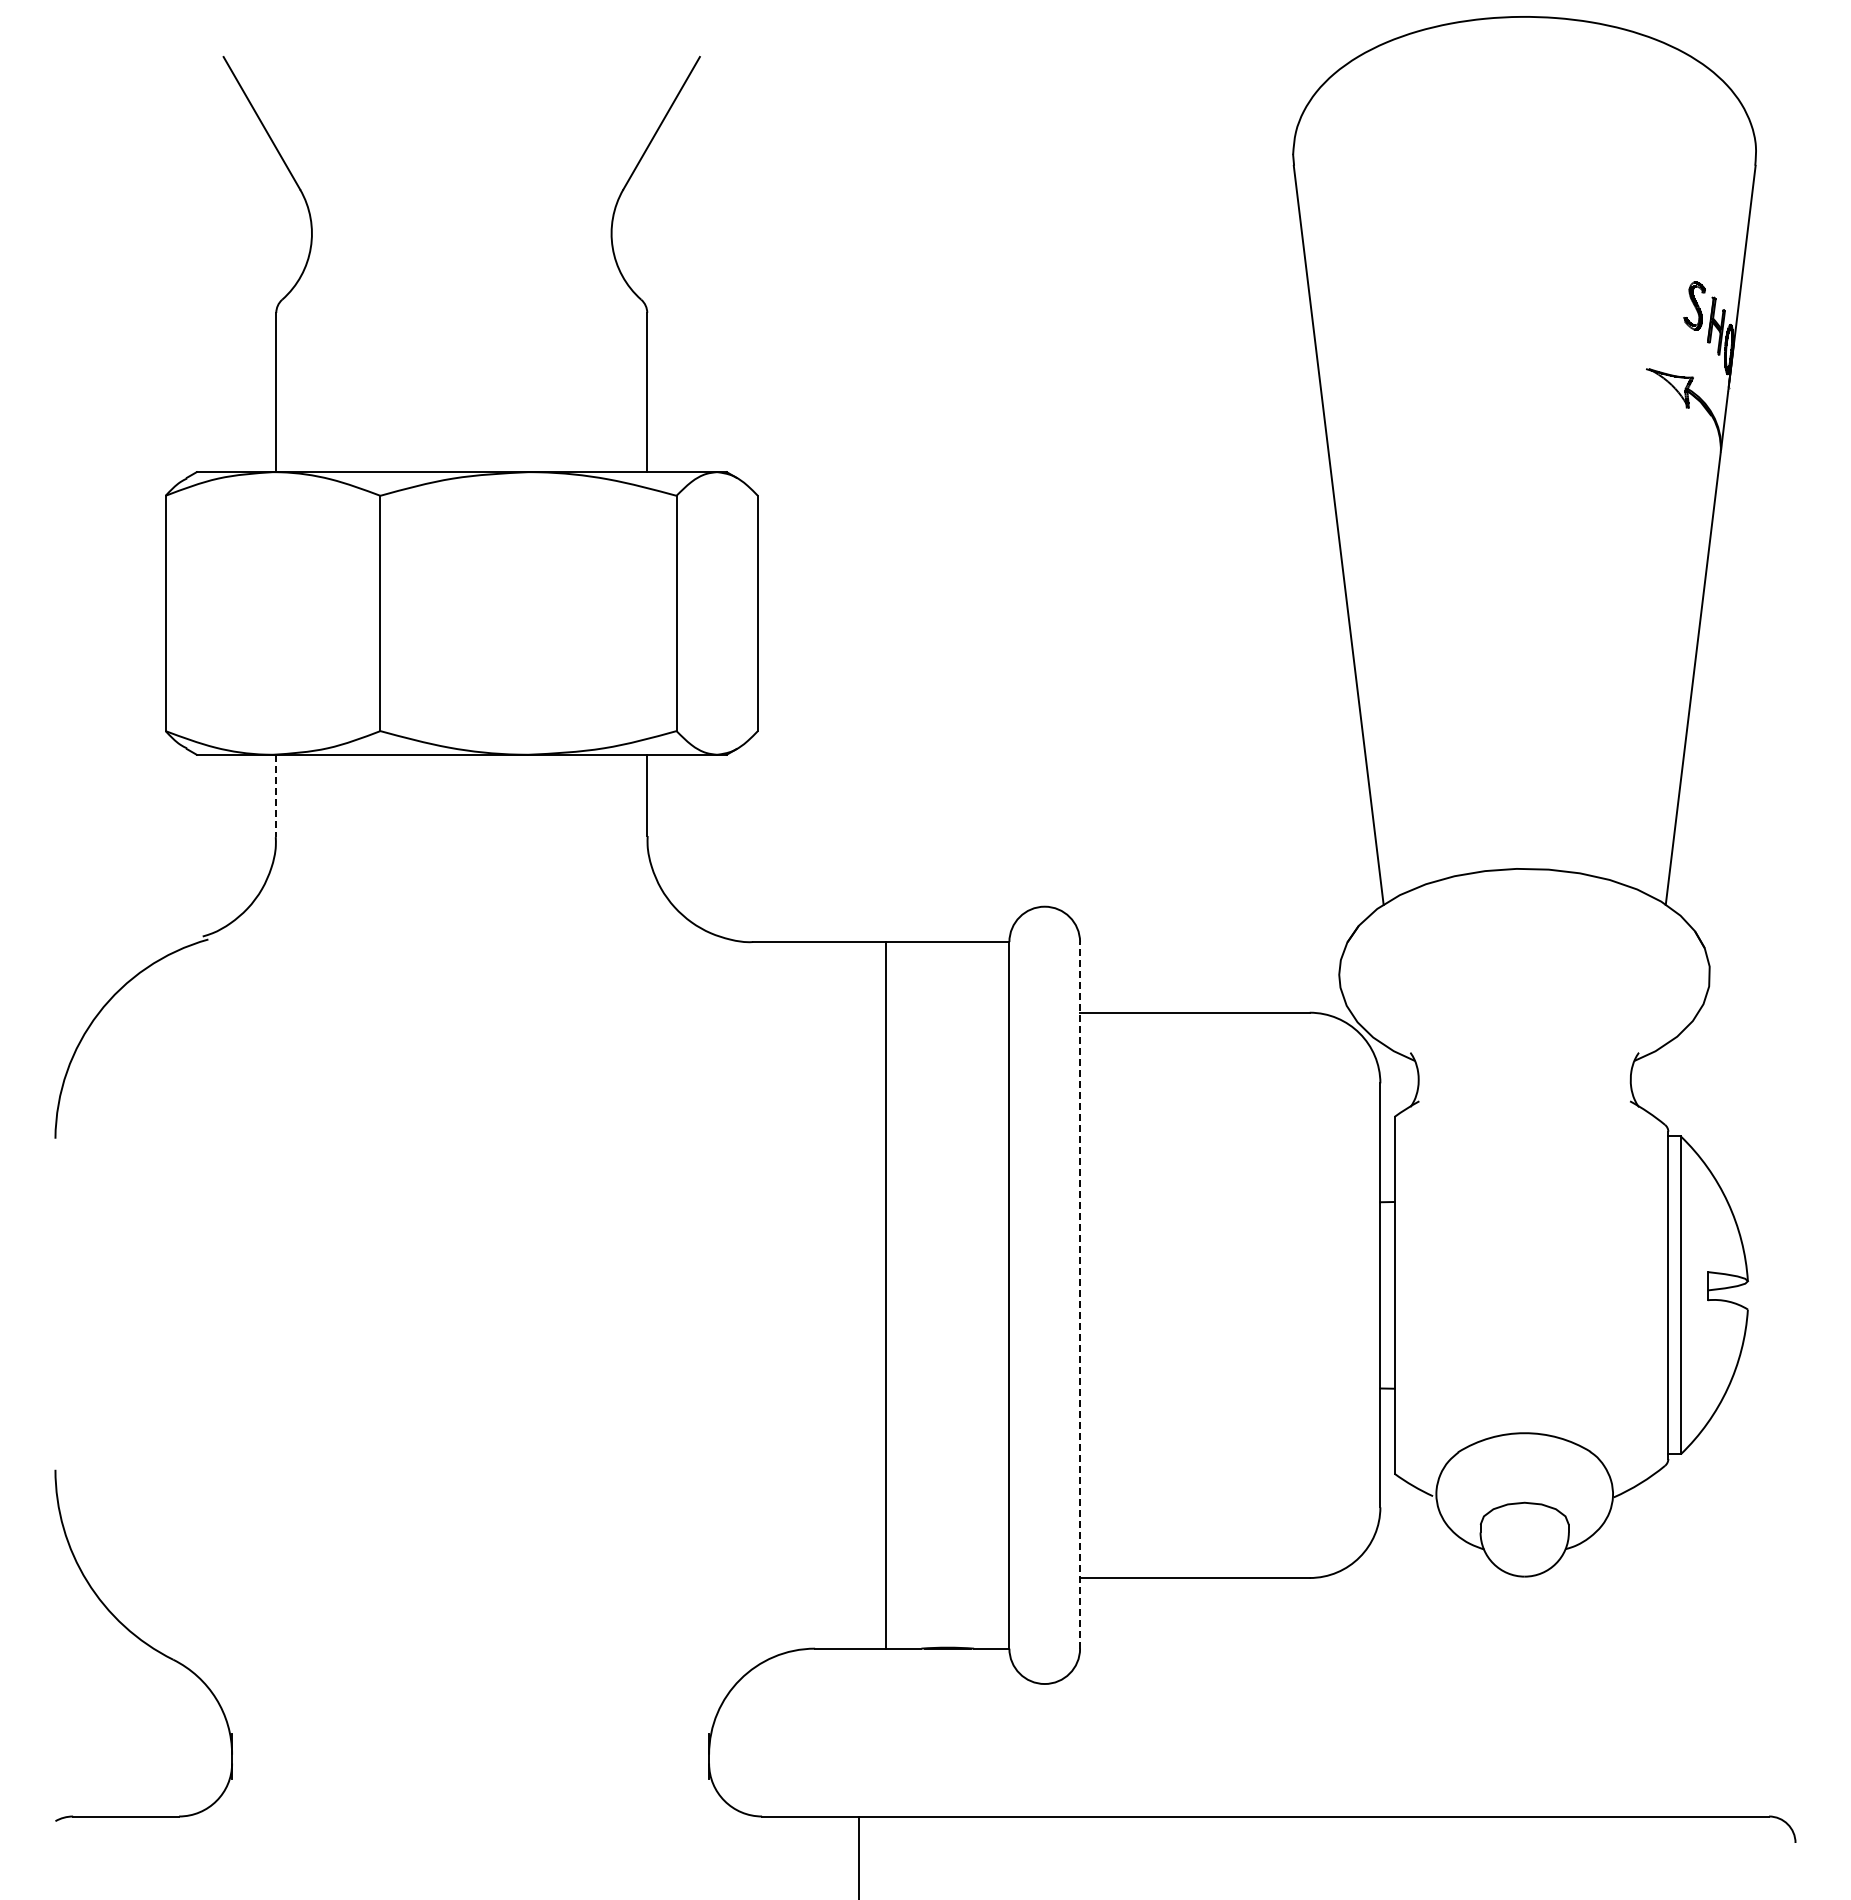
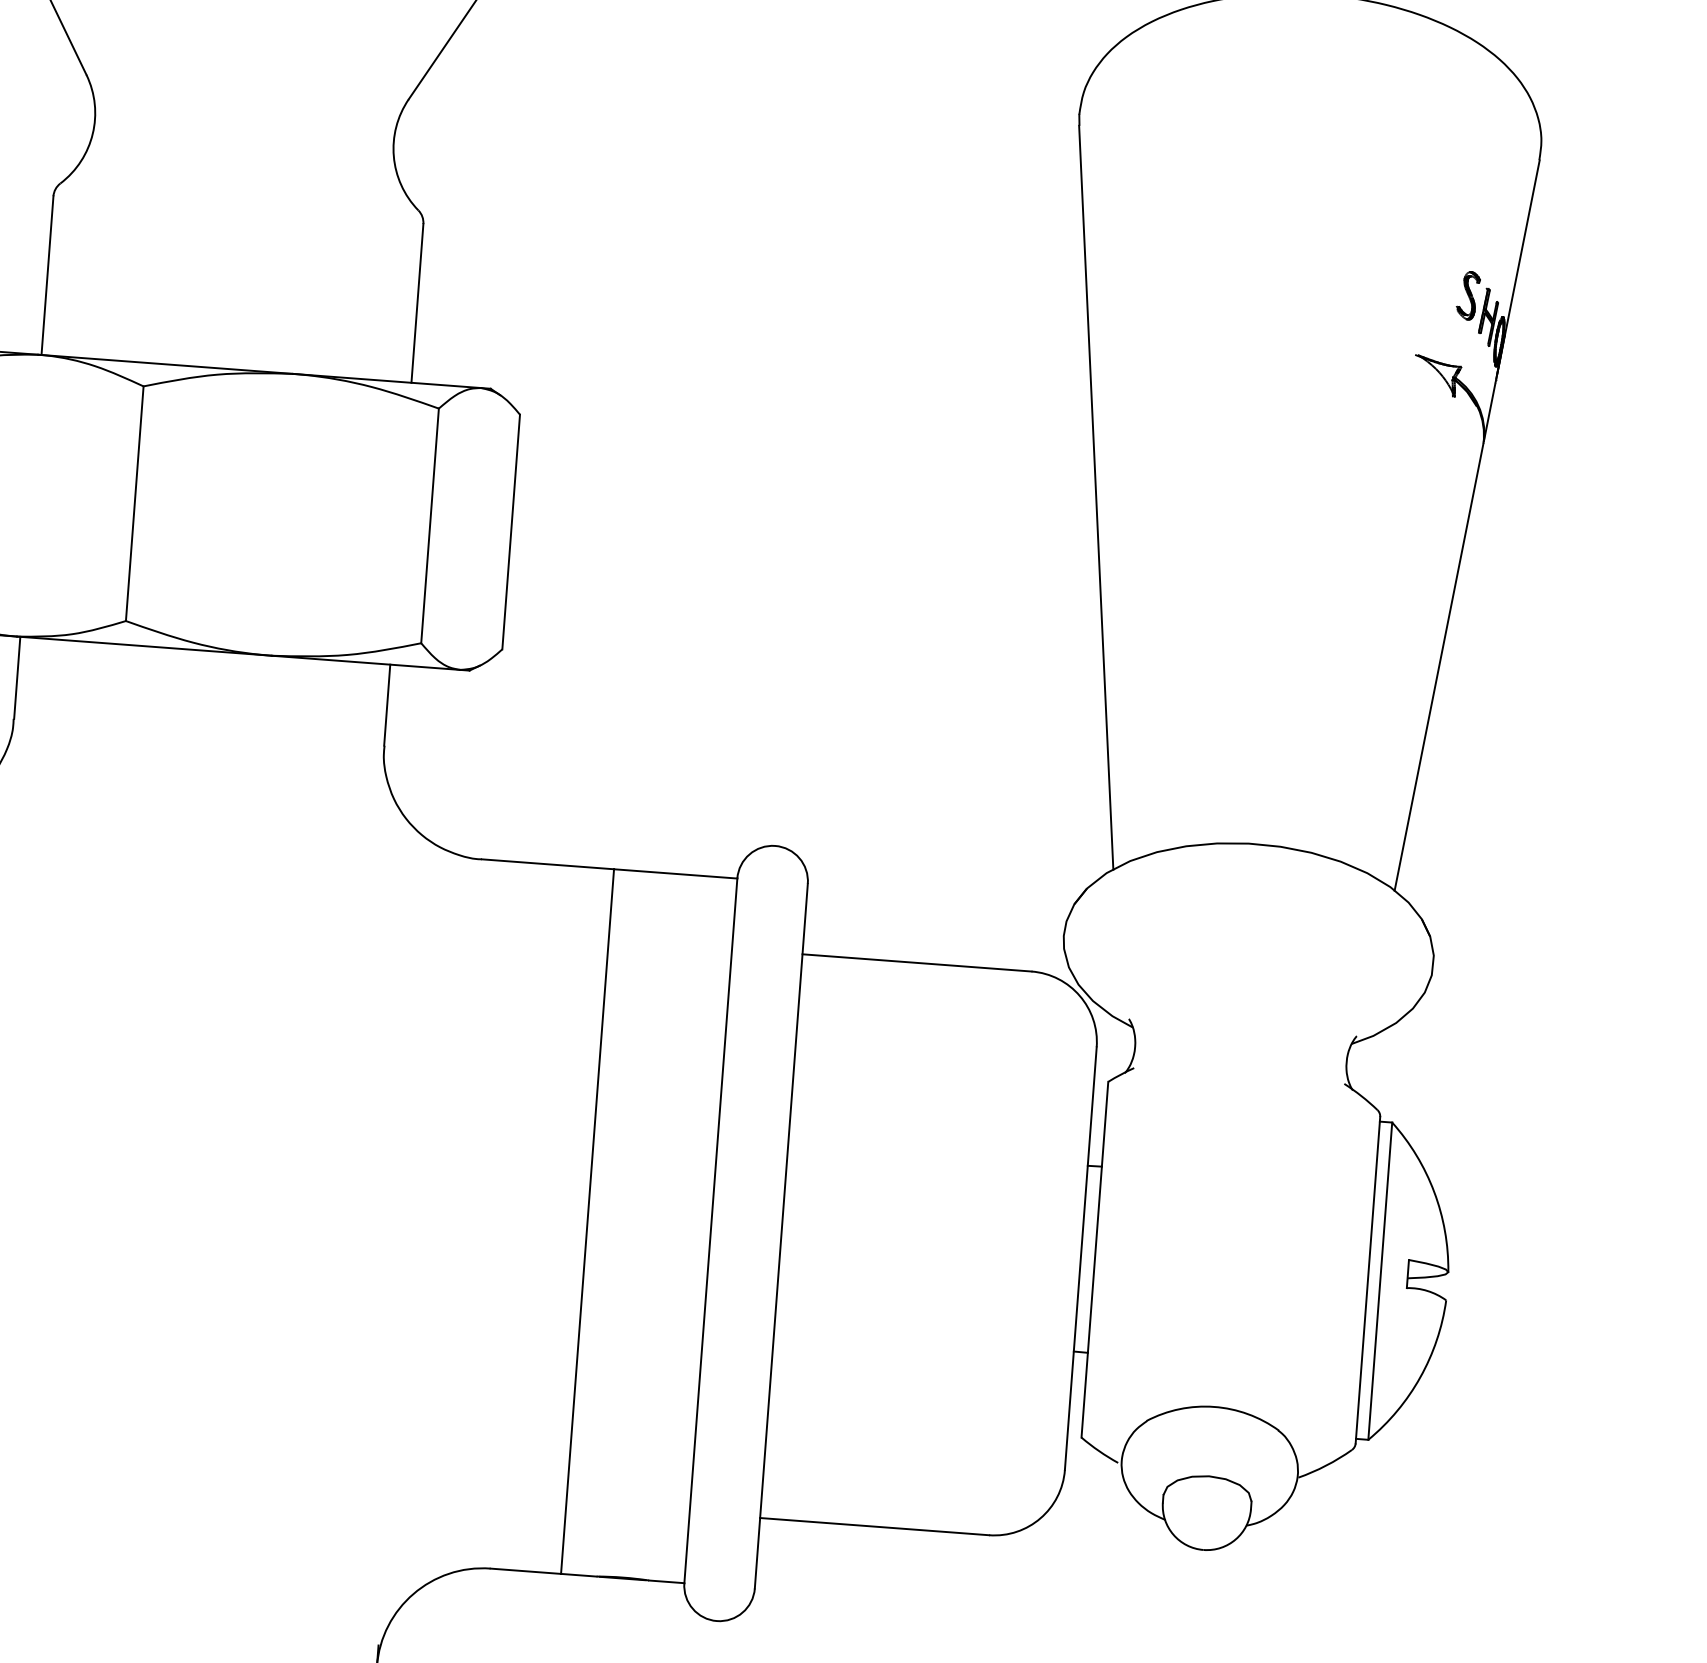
line: (276, 796) -> (17, 678), dashed -> solid
line: (1080, 1294) -> (781, 1235), dashed -> solid

